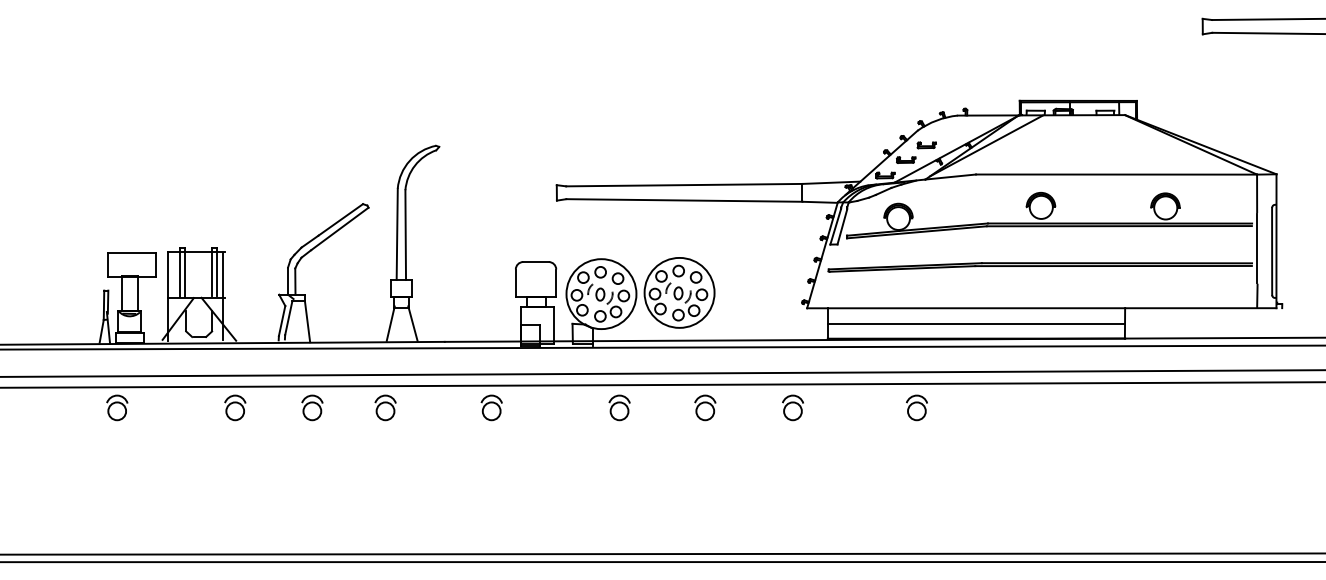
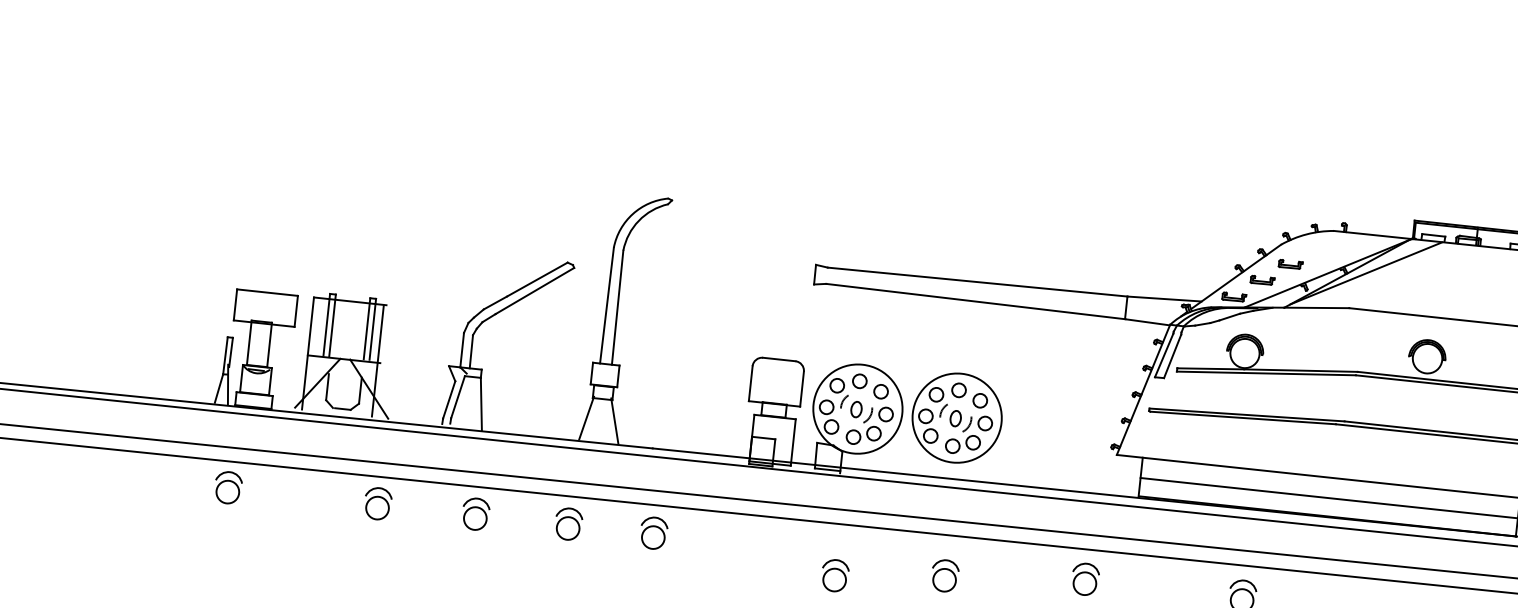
part: (491, 407) -> (653, 532), moved
part: (619, 407) -> (835, 575), moved
part: (705, 407) -> (945, 575), moved

